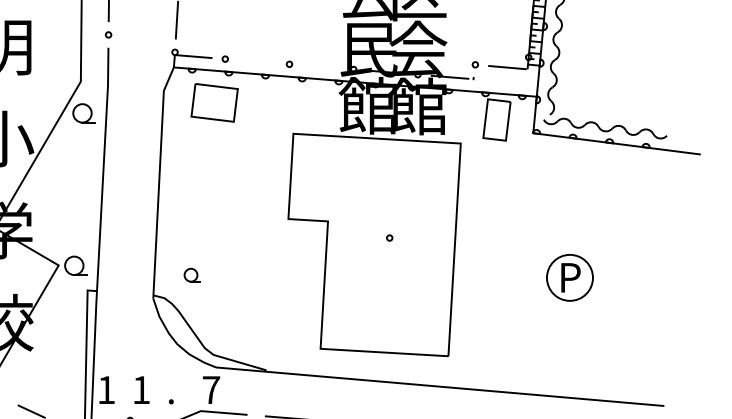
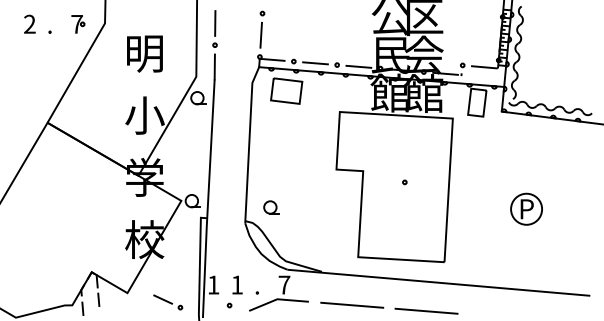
line: (257, 61) -> (315, 63), added
line: (321, 66) -> (358, 66), added
part: (192, 275) -> (271, 207), size x1.43

